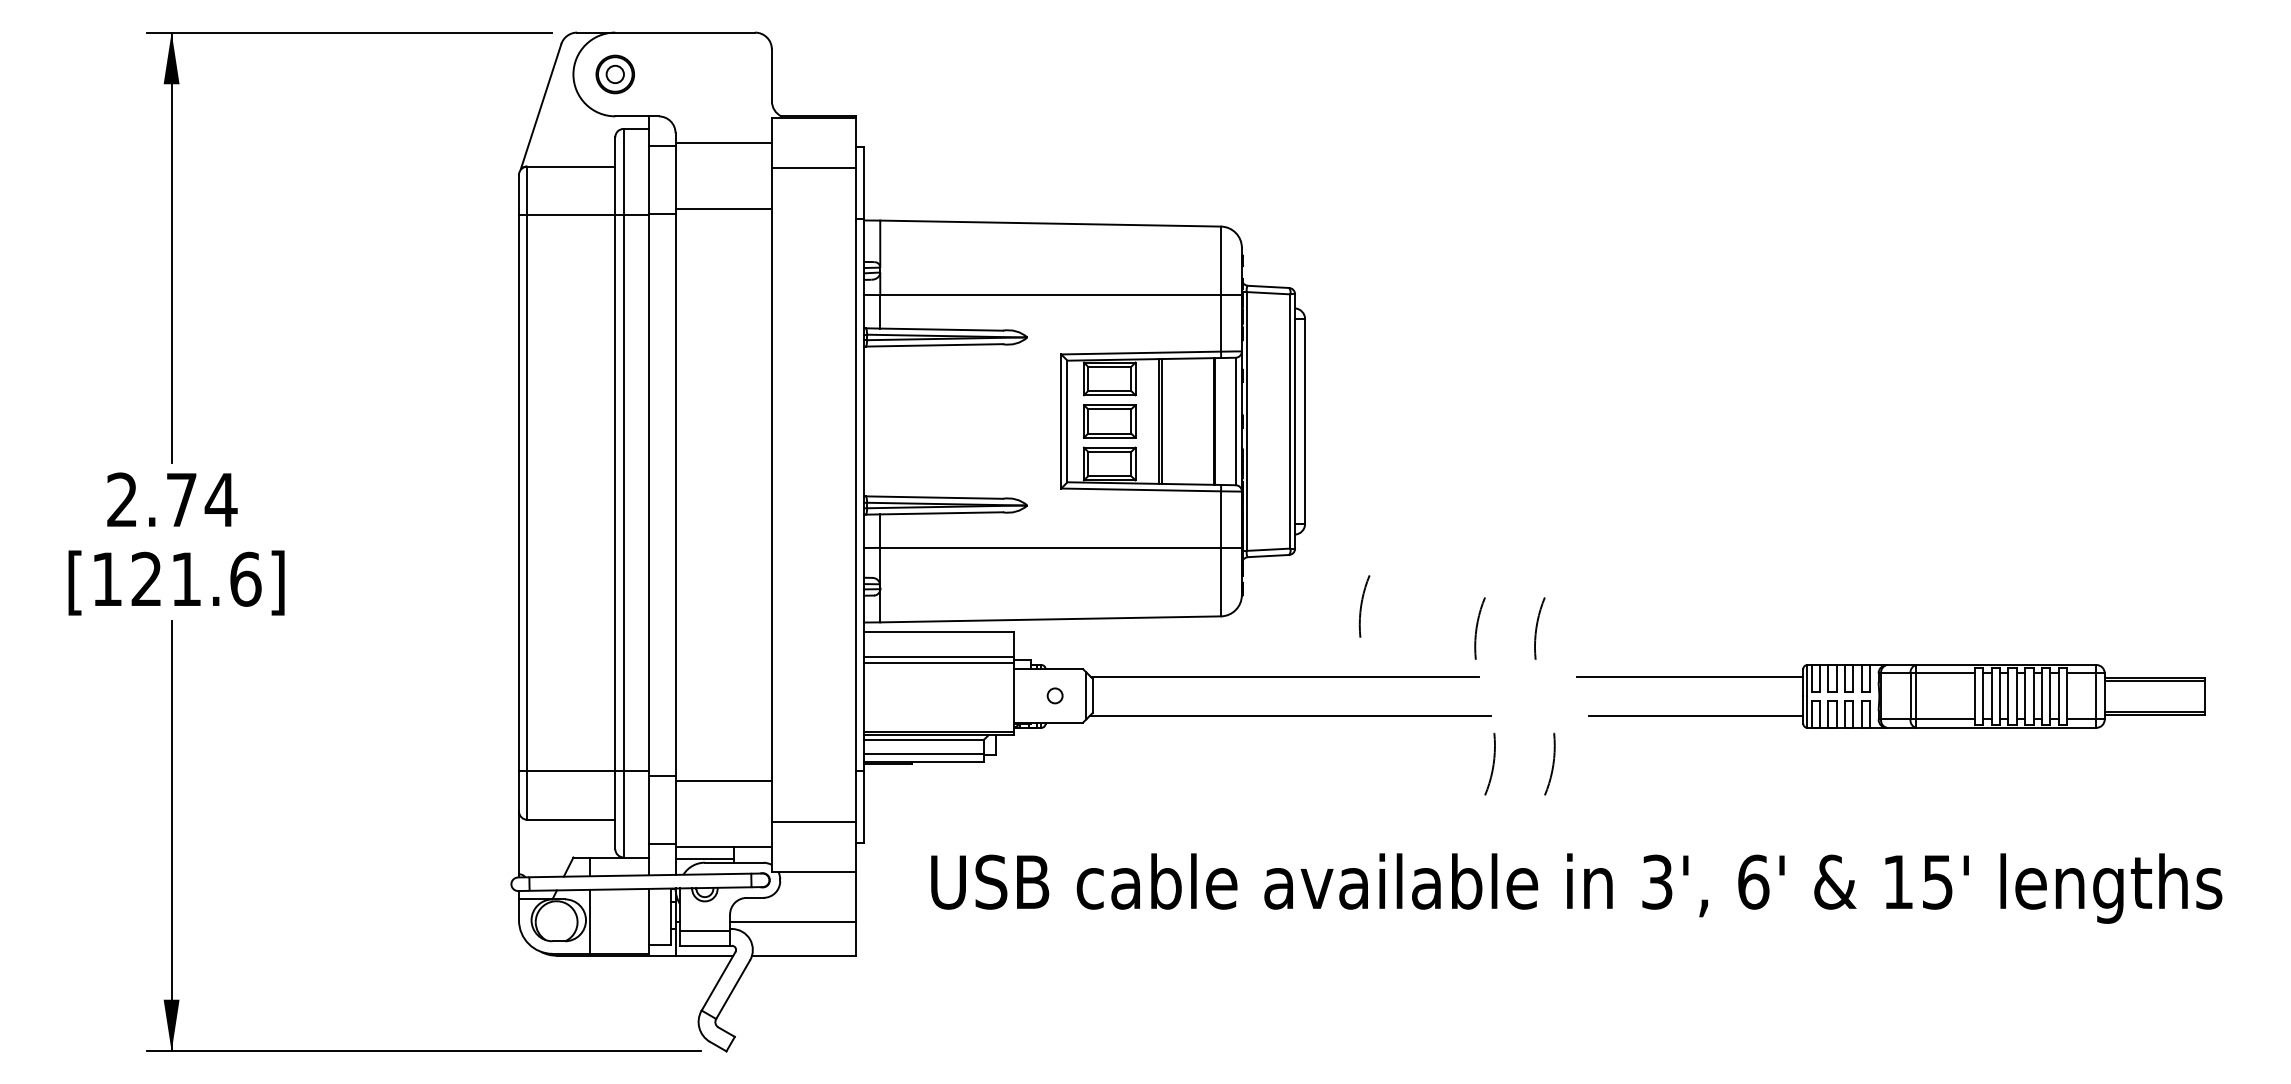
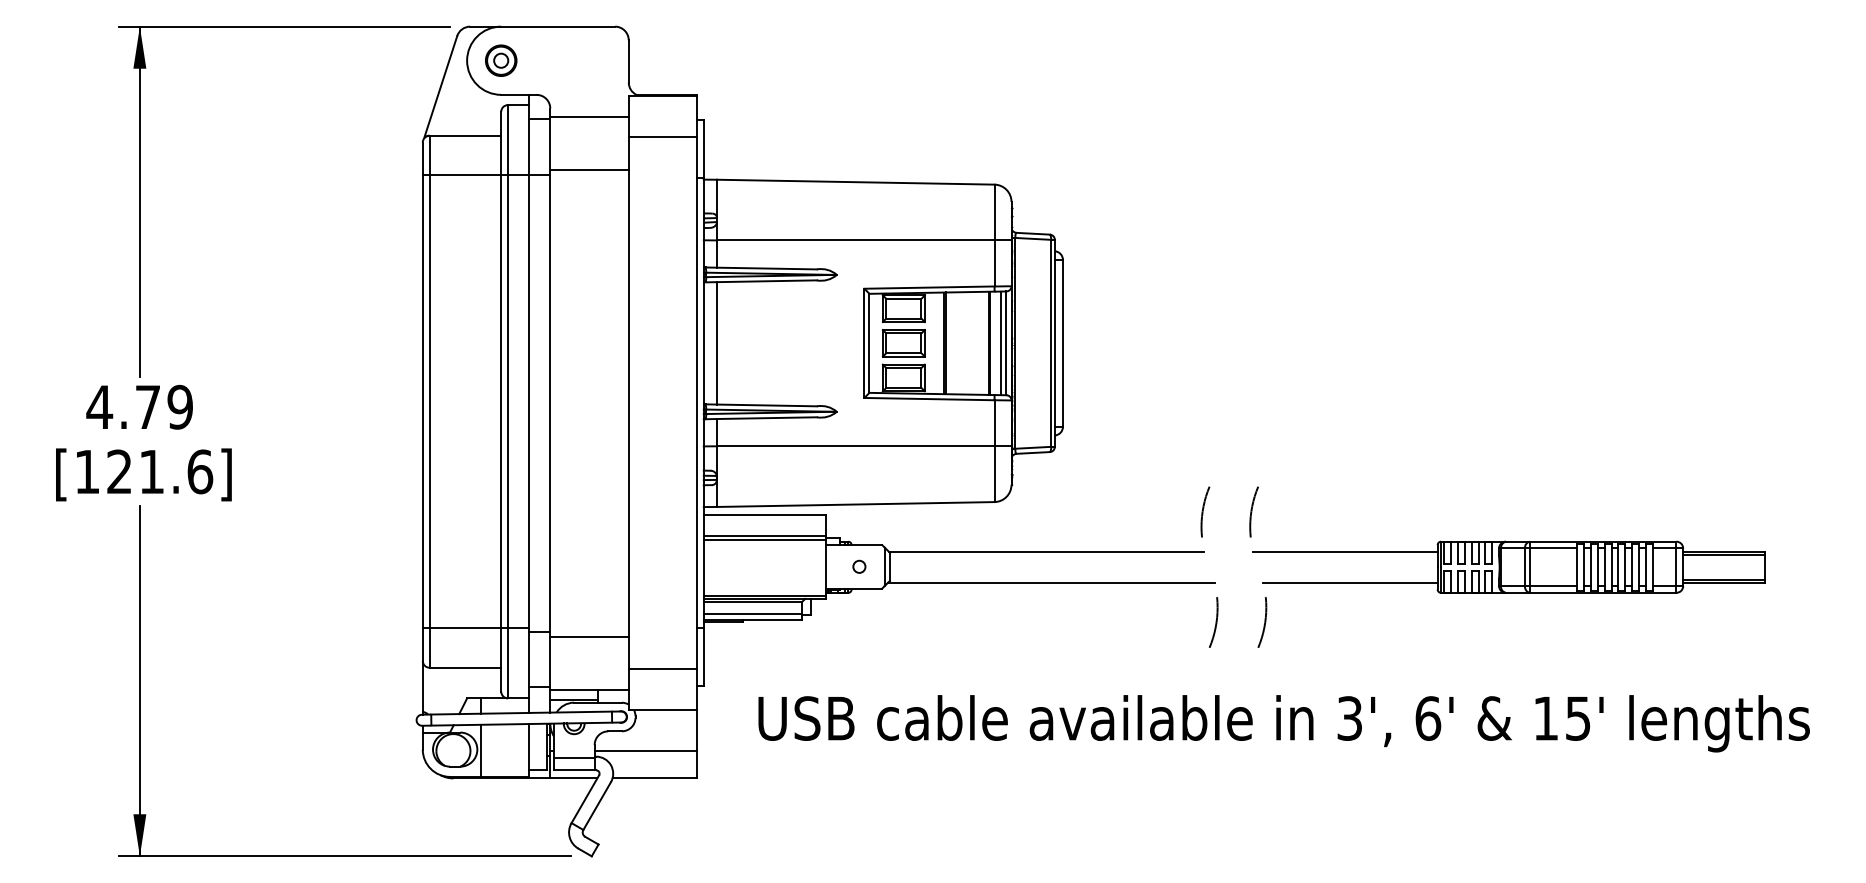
line: (879, 421) -> (716, 343), added
line: (1229, 421) -> (1001, 343), added
text: (171, 499) -> (139, 406), 2.74 -> 4.79
arc: (1362, 605) -> (1109, 493), removed
part: (1890, 695) -> (1508, 566), moved

